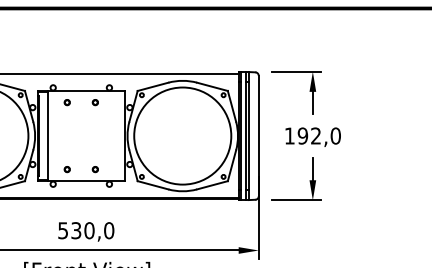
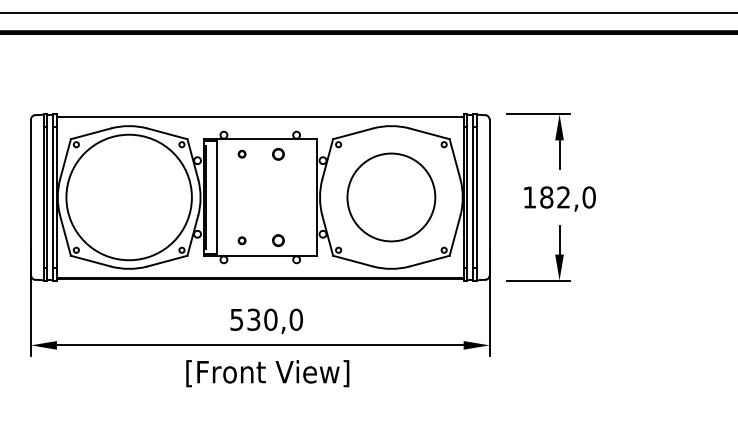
part: (95, 102) -> (278, 153), size x1.6
circle: (182, 136) -> (391, 197), size x0.7
text: (302, 136) -> (546, 197), 192,0 -> 182,0
part: (95, 169) -> (278, 240), size x1.6

